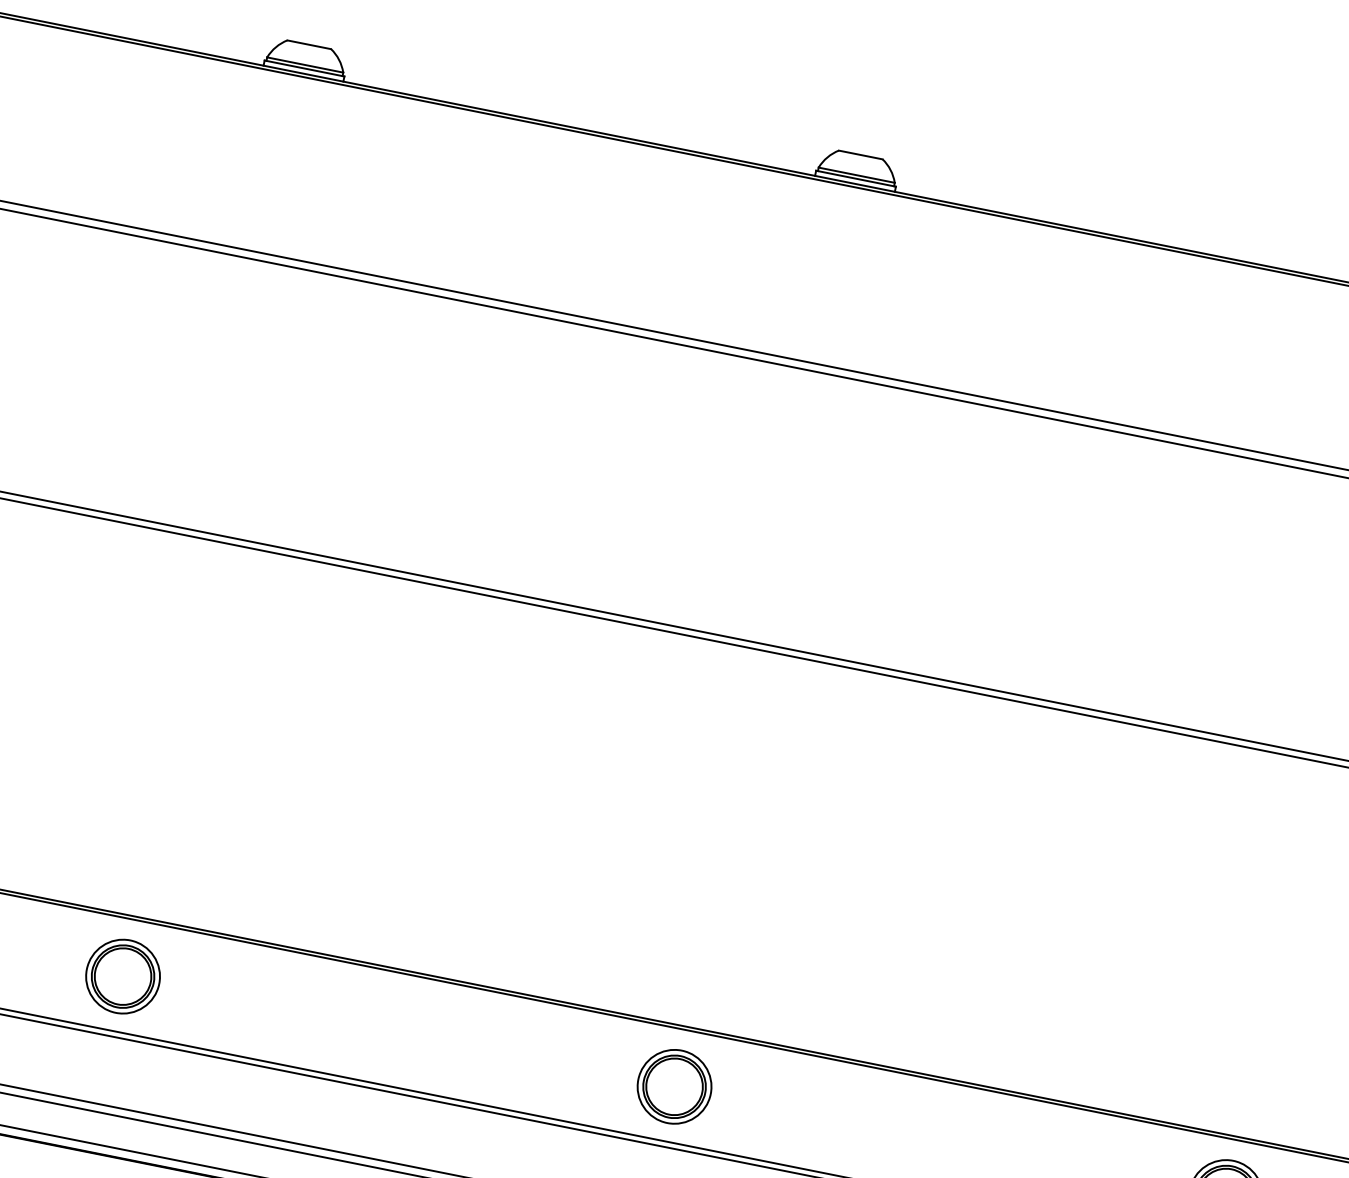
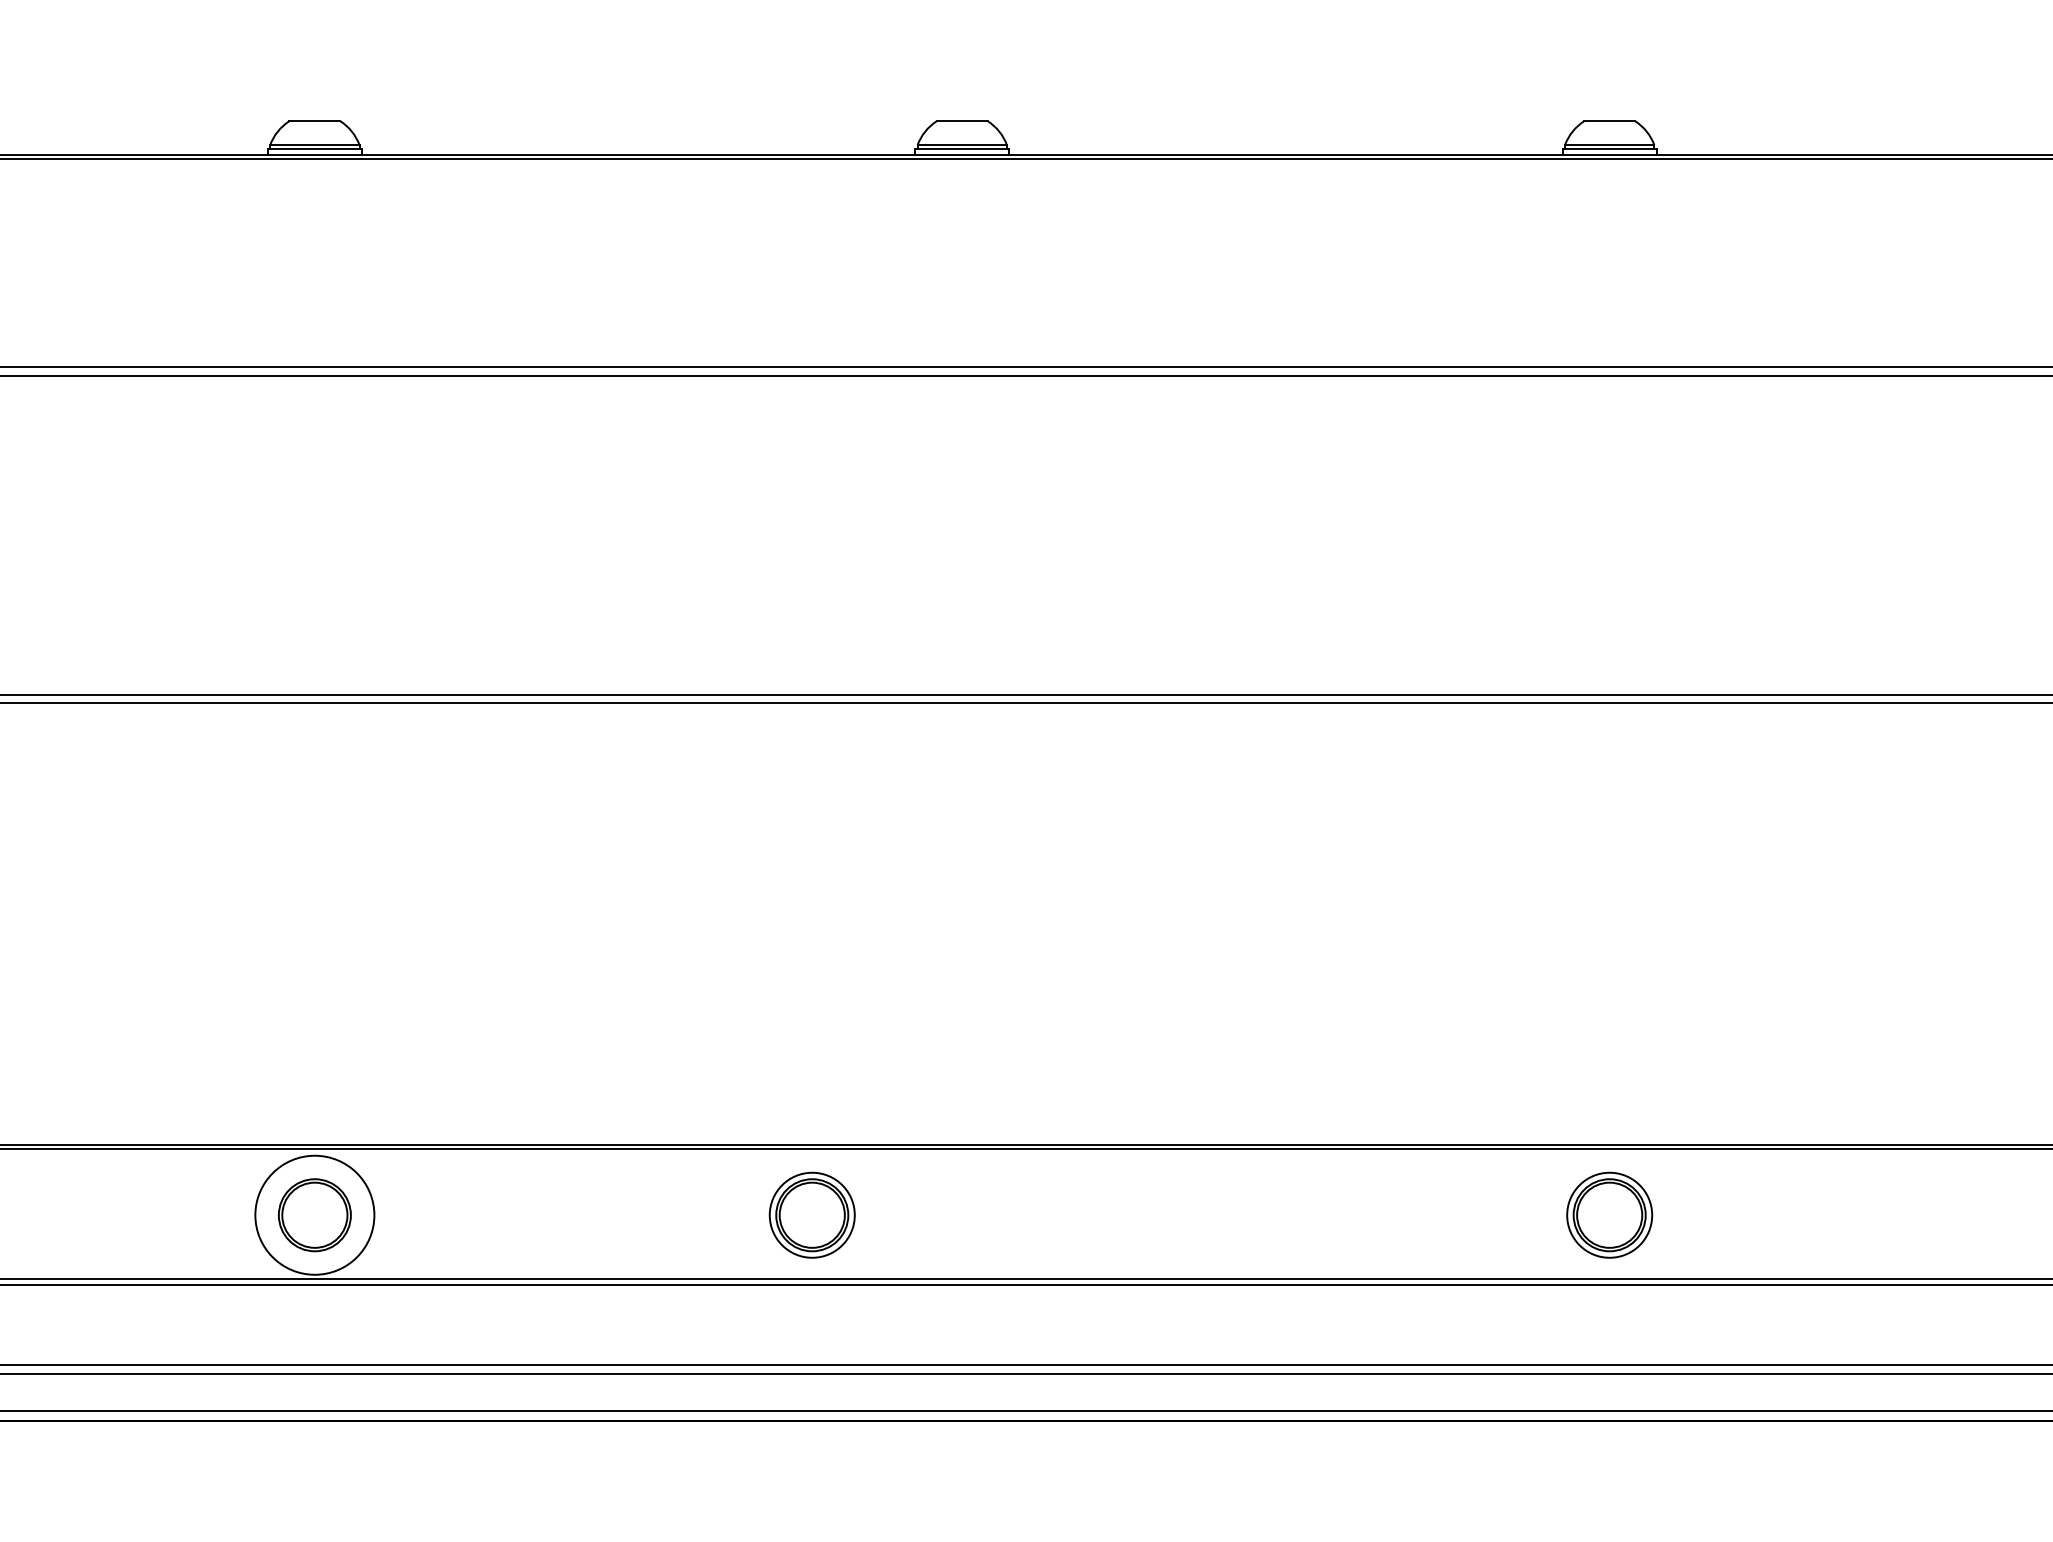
circle: (122, 975) -> (314, 1214), size x1.4
part: (674, 1086) -> (811, 1214), moved

